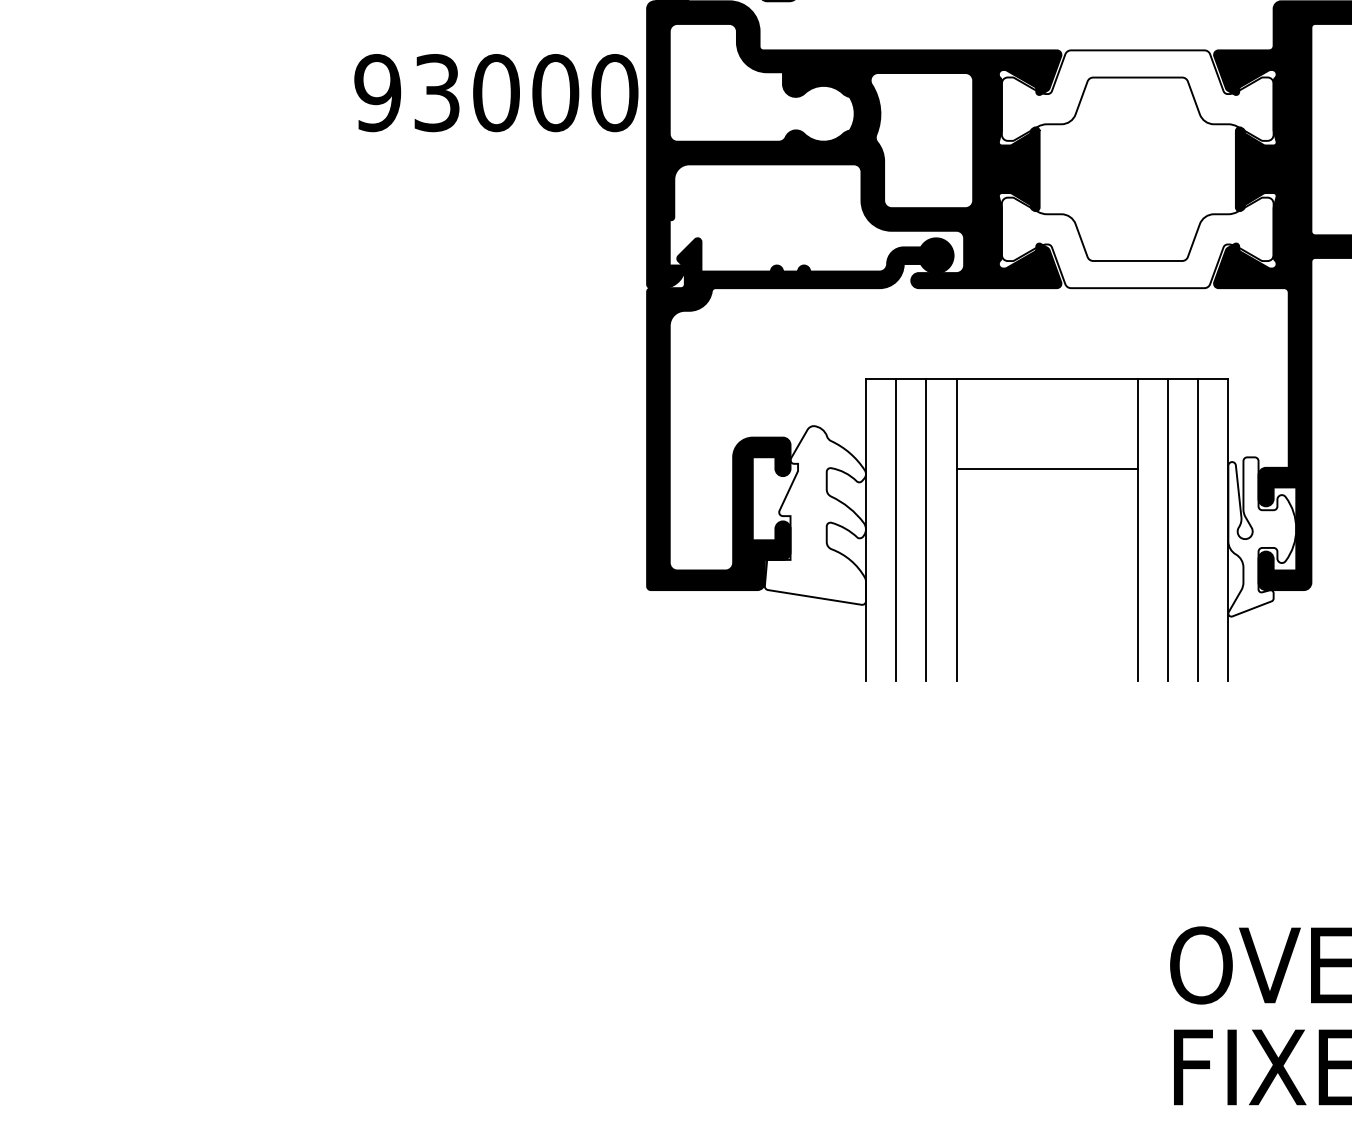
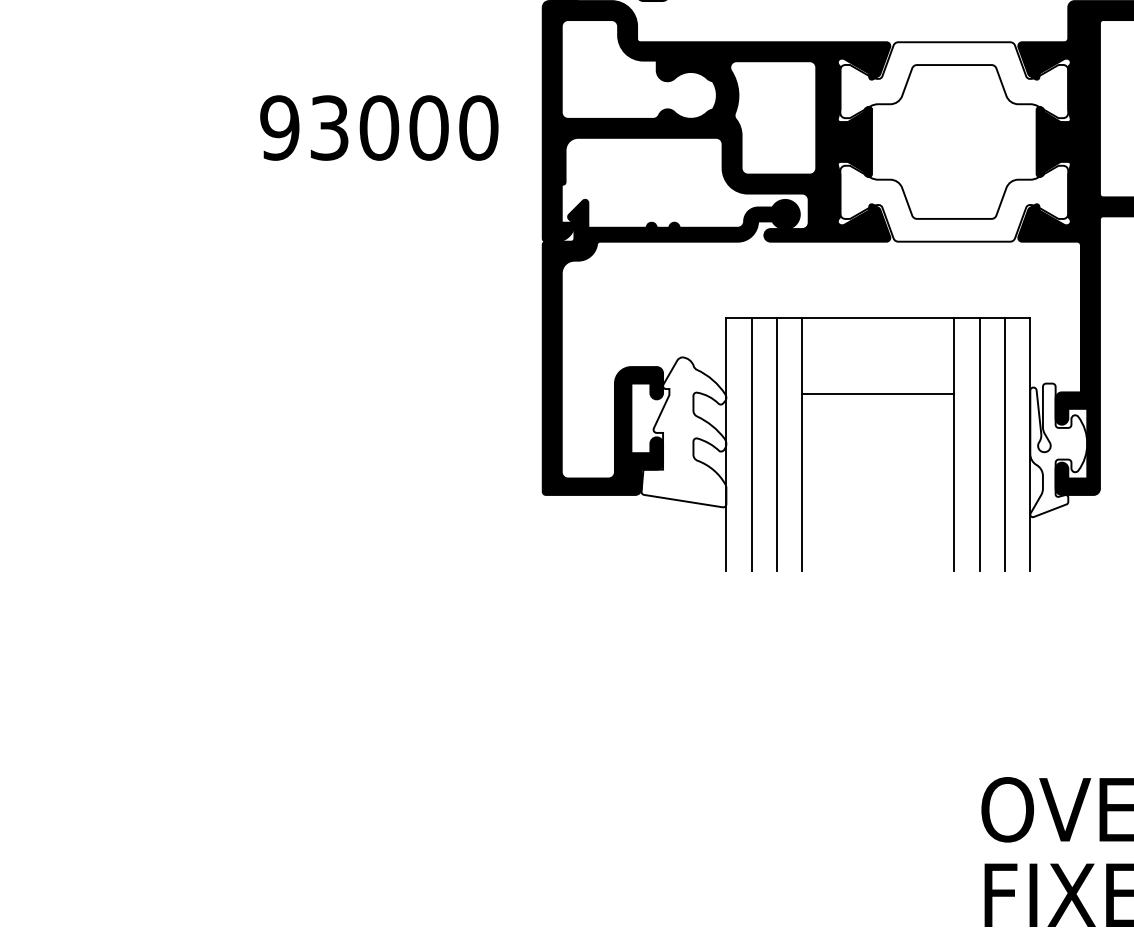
text: (496, 92) -> (379, 127), moved

